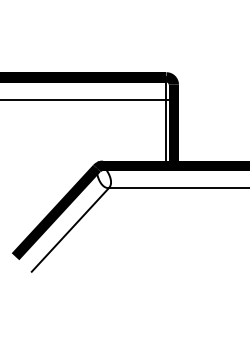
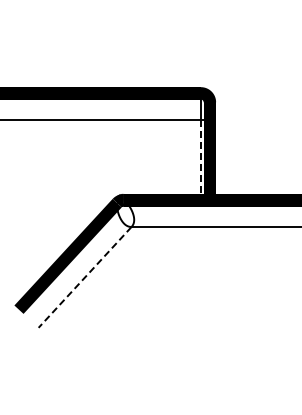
line: (166, 133) -> (200, 160), solid -> dashed
line: (70, 230) -> (85, 277), solid -> dashed

